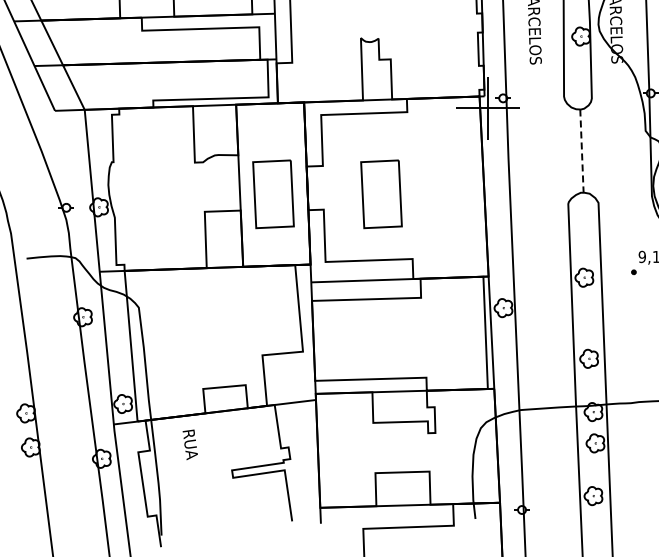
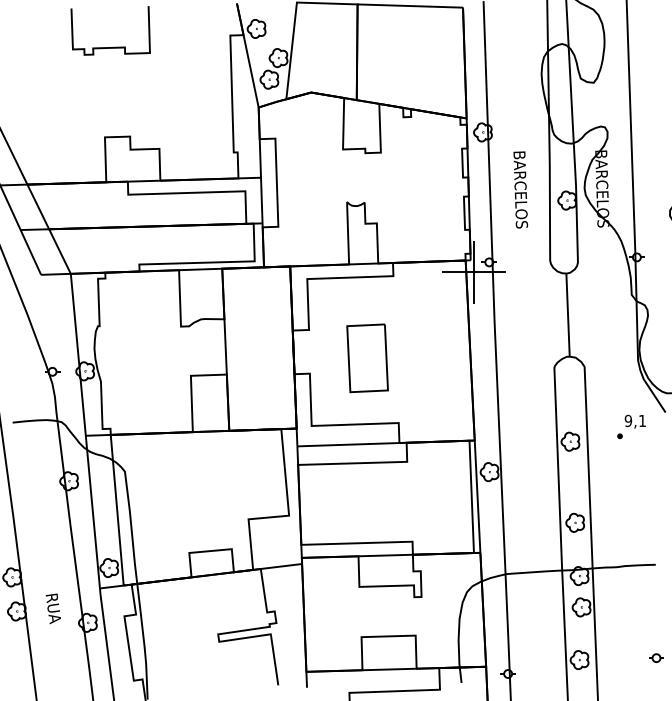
line: (582, 151) -> (568, 315), dashed -> solid
part: (273, 194) -> (259, 358), removed
text: (189, 444) -> (52, 608), moved

